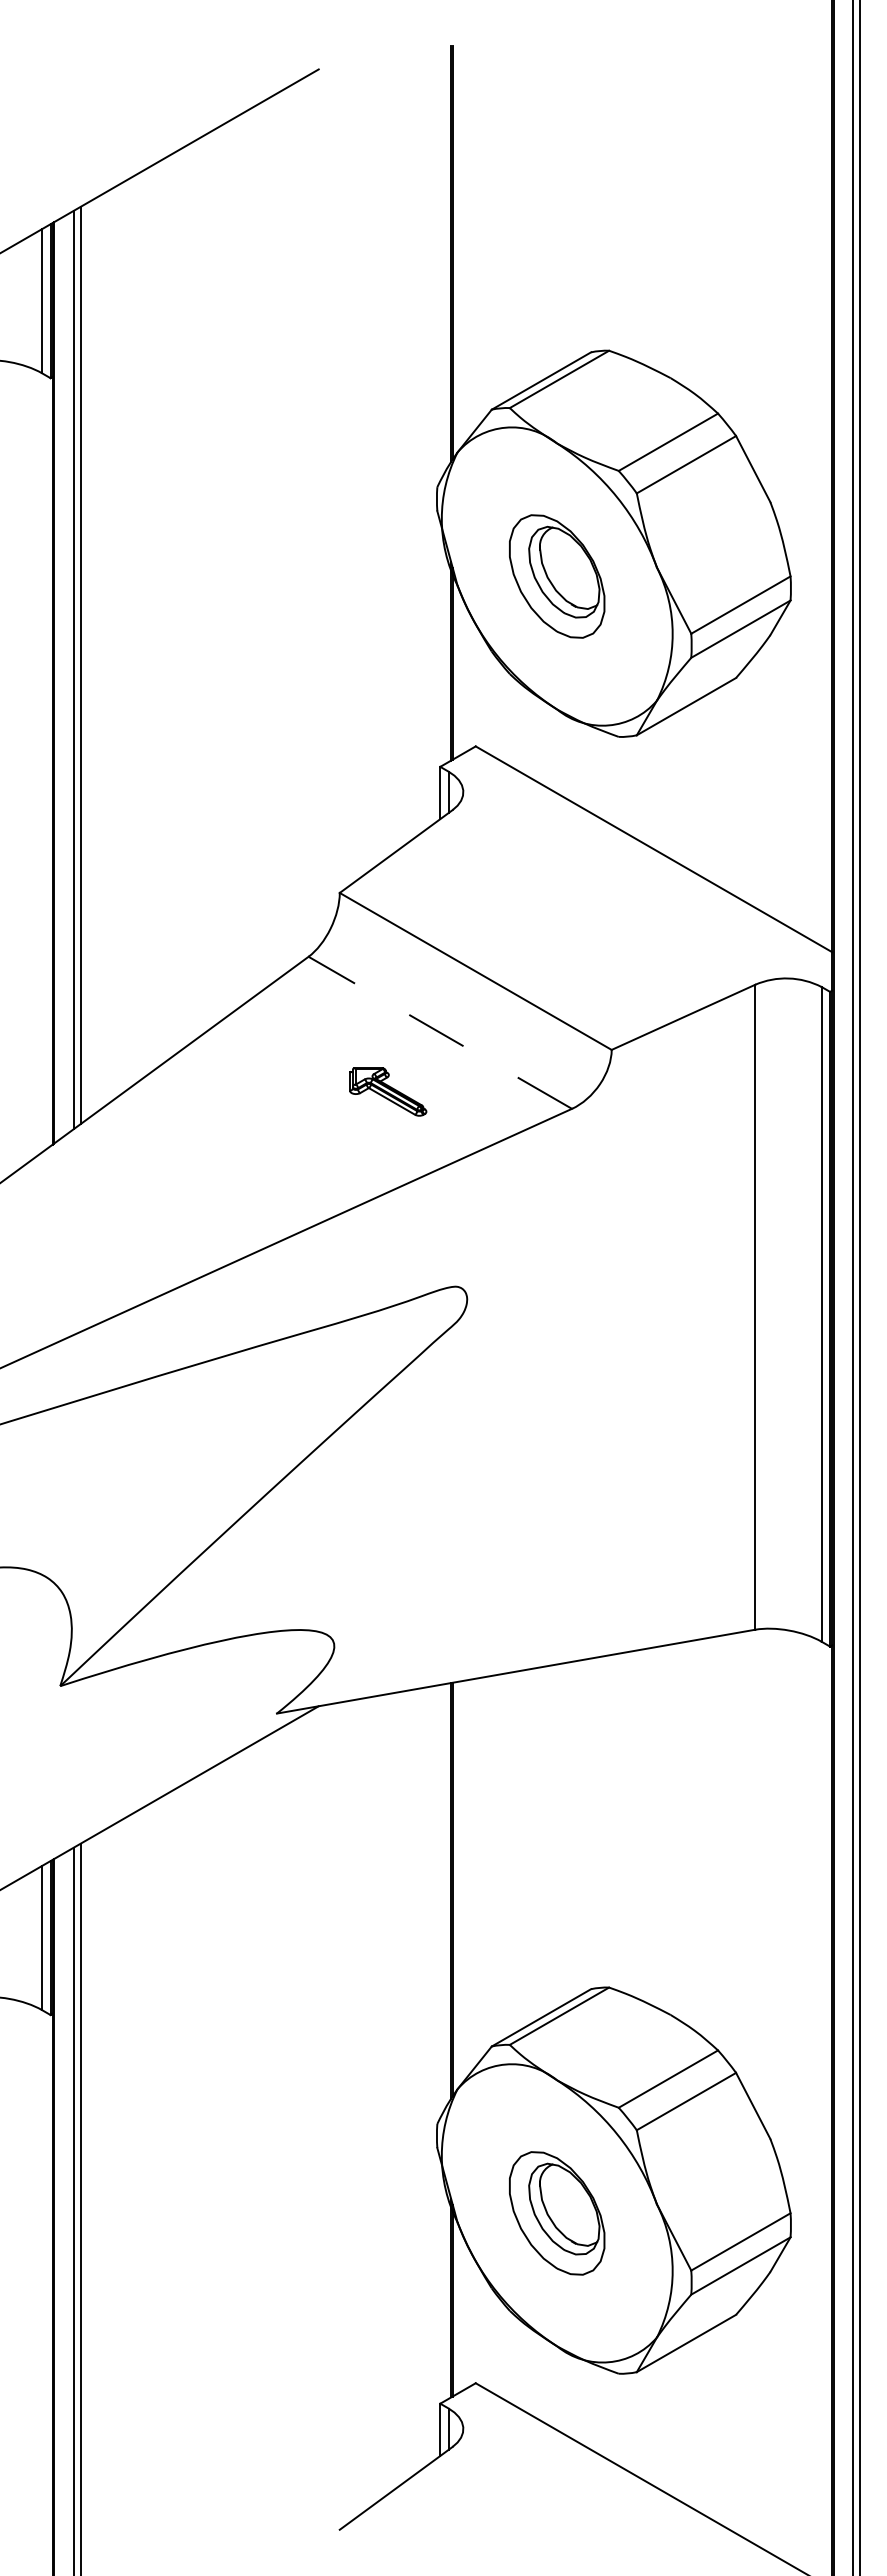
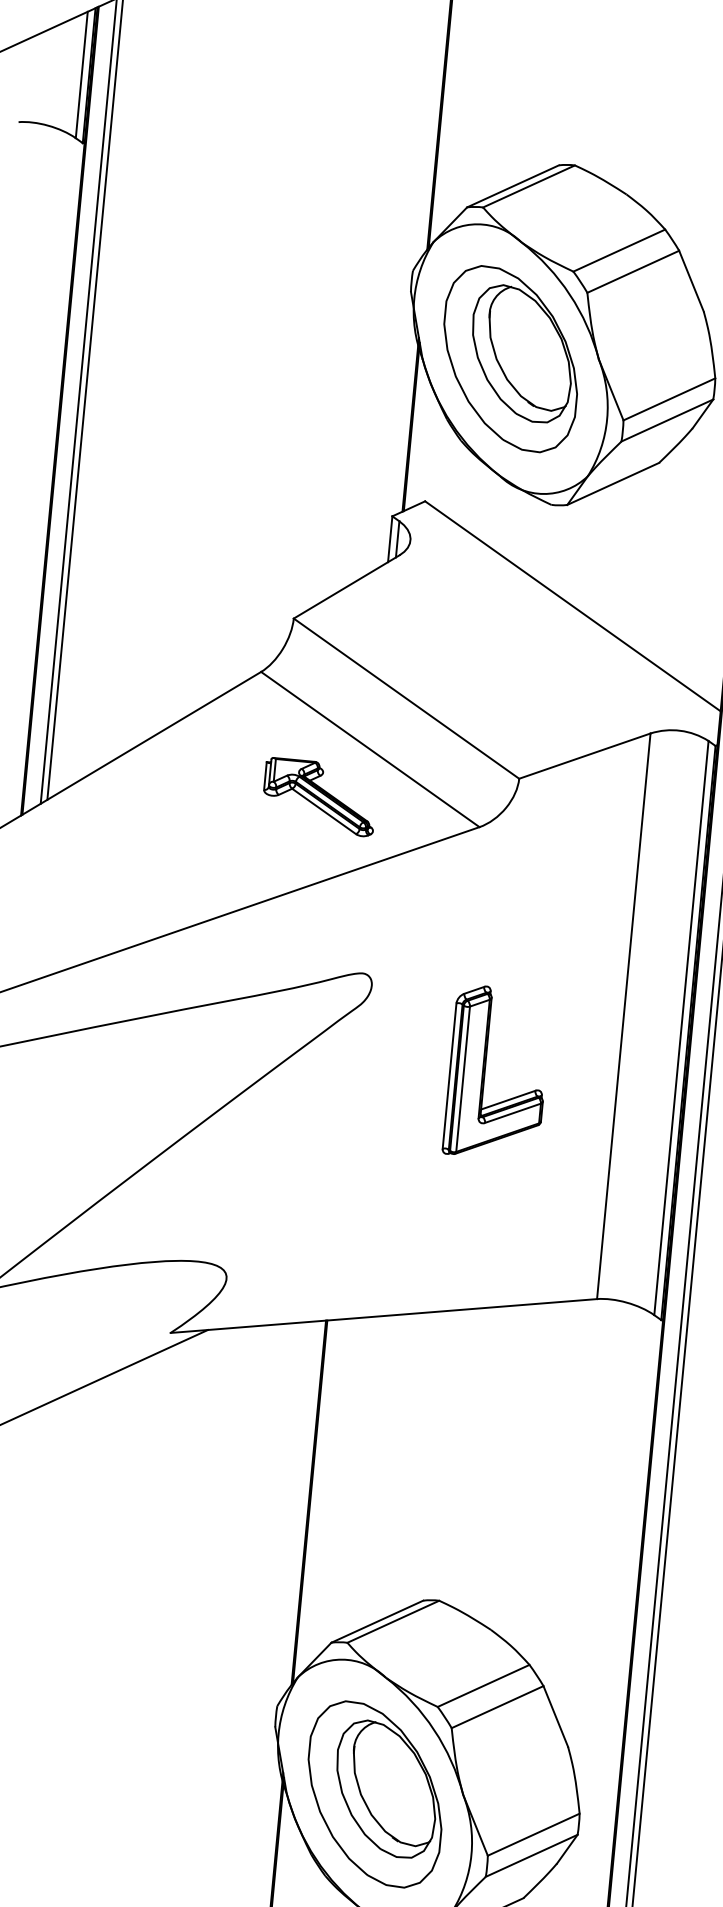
part: (556, 576) -> (510, 359), size x1.67
line: (439, 1032) -> (369, 749), dashed -> solid
part: (387, 1091) -> (319, 796), size x1.67
part: (604, 1384) -> (485, 1071), added
part: (556, 2213) -> (374, 1794), size x1.67

